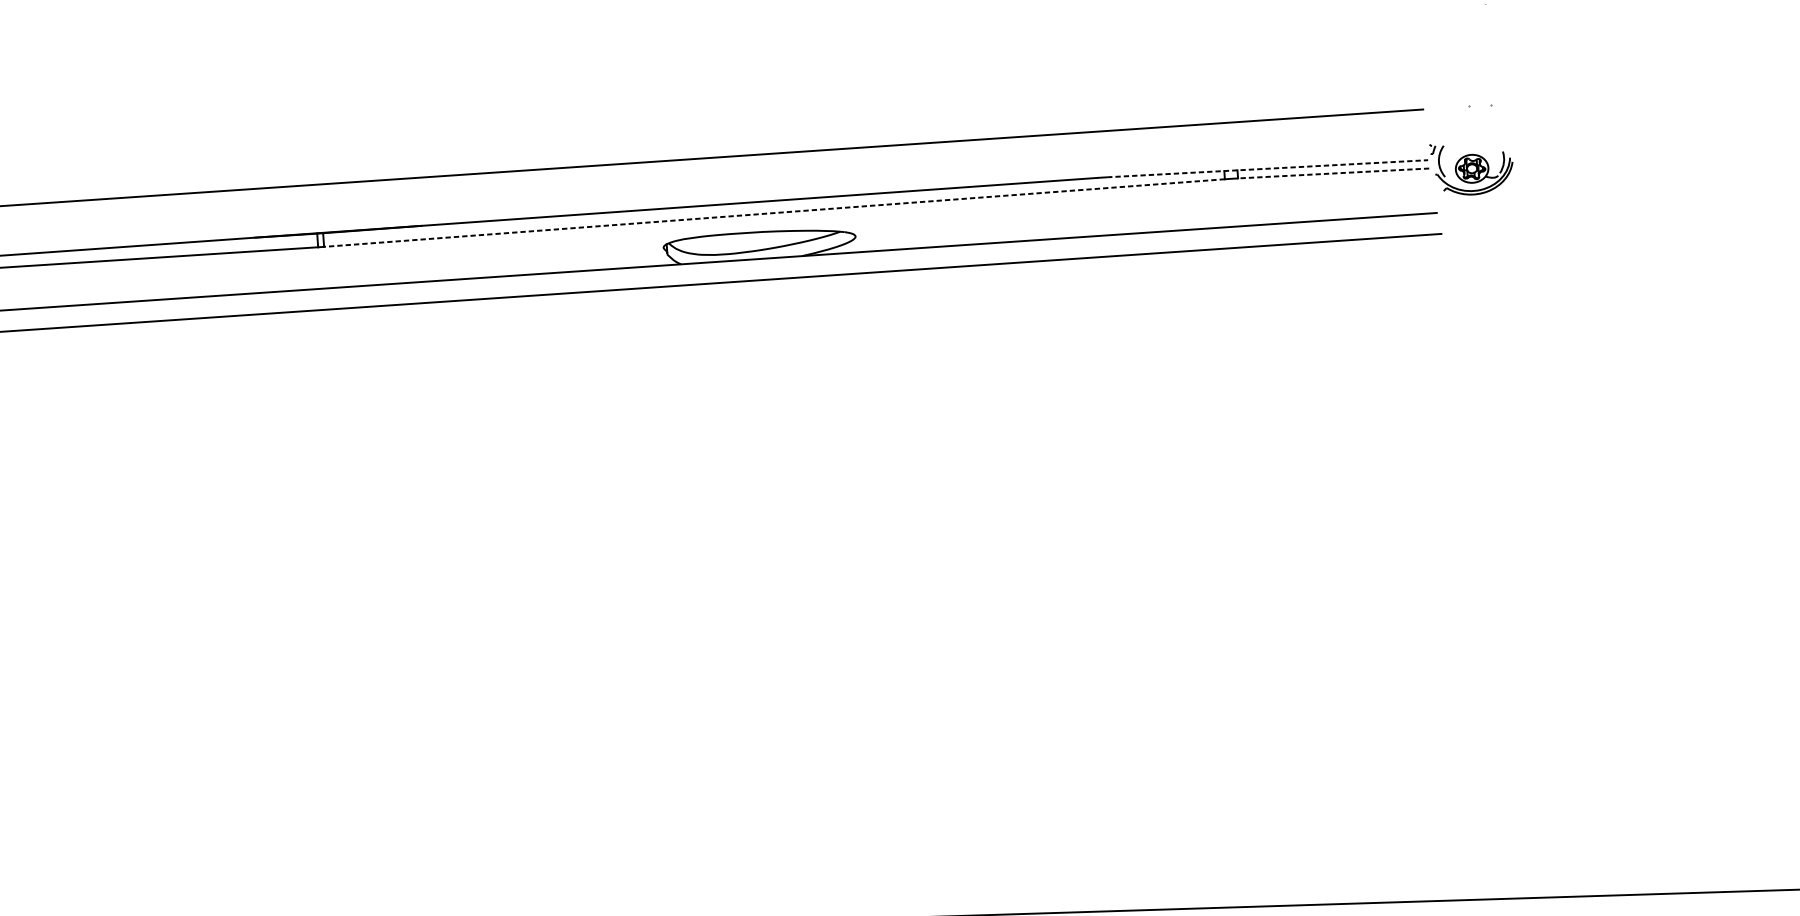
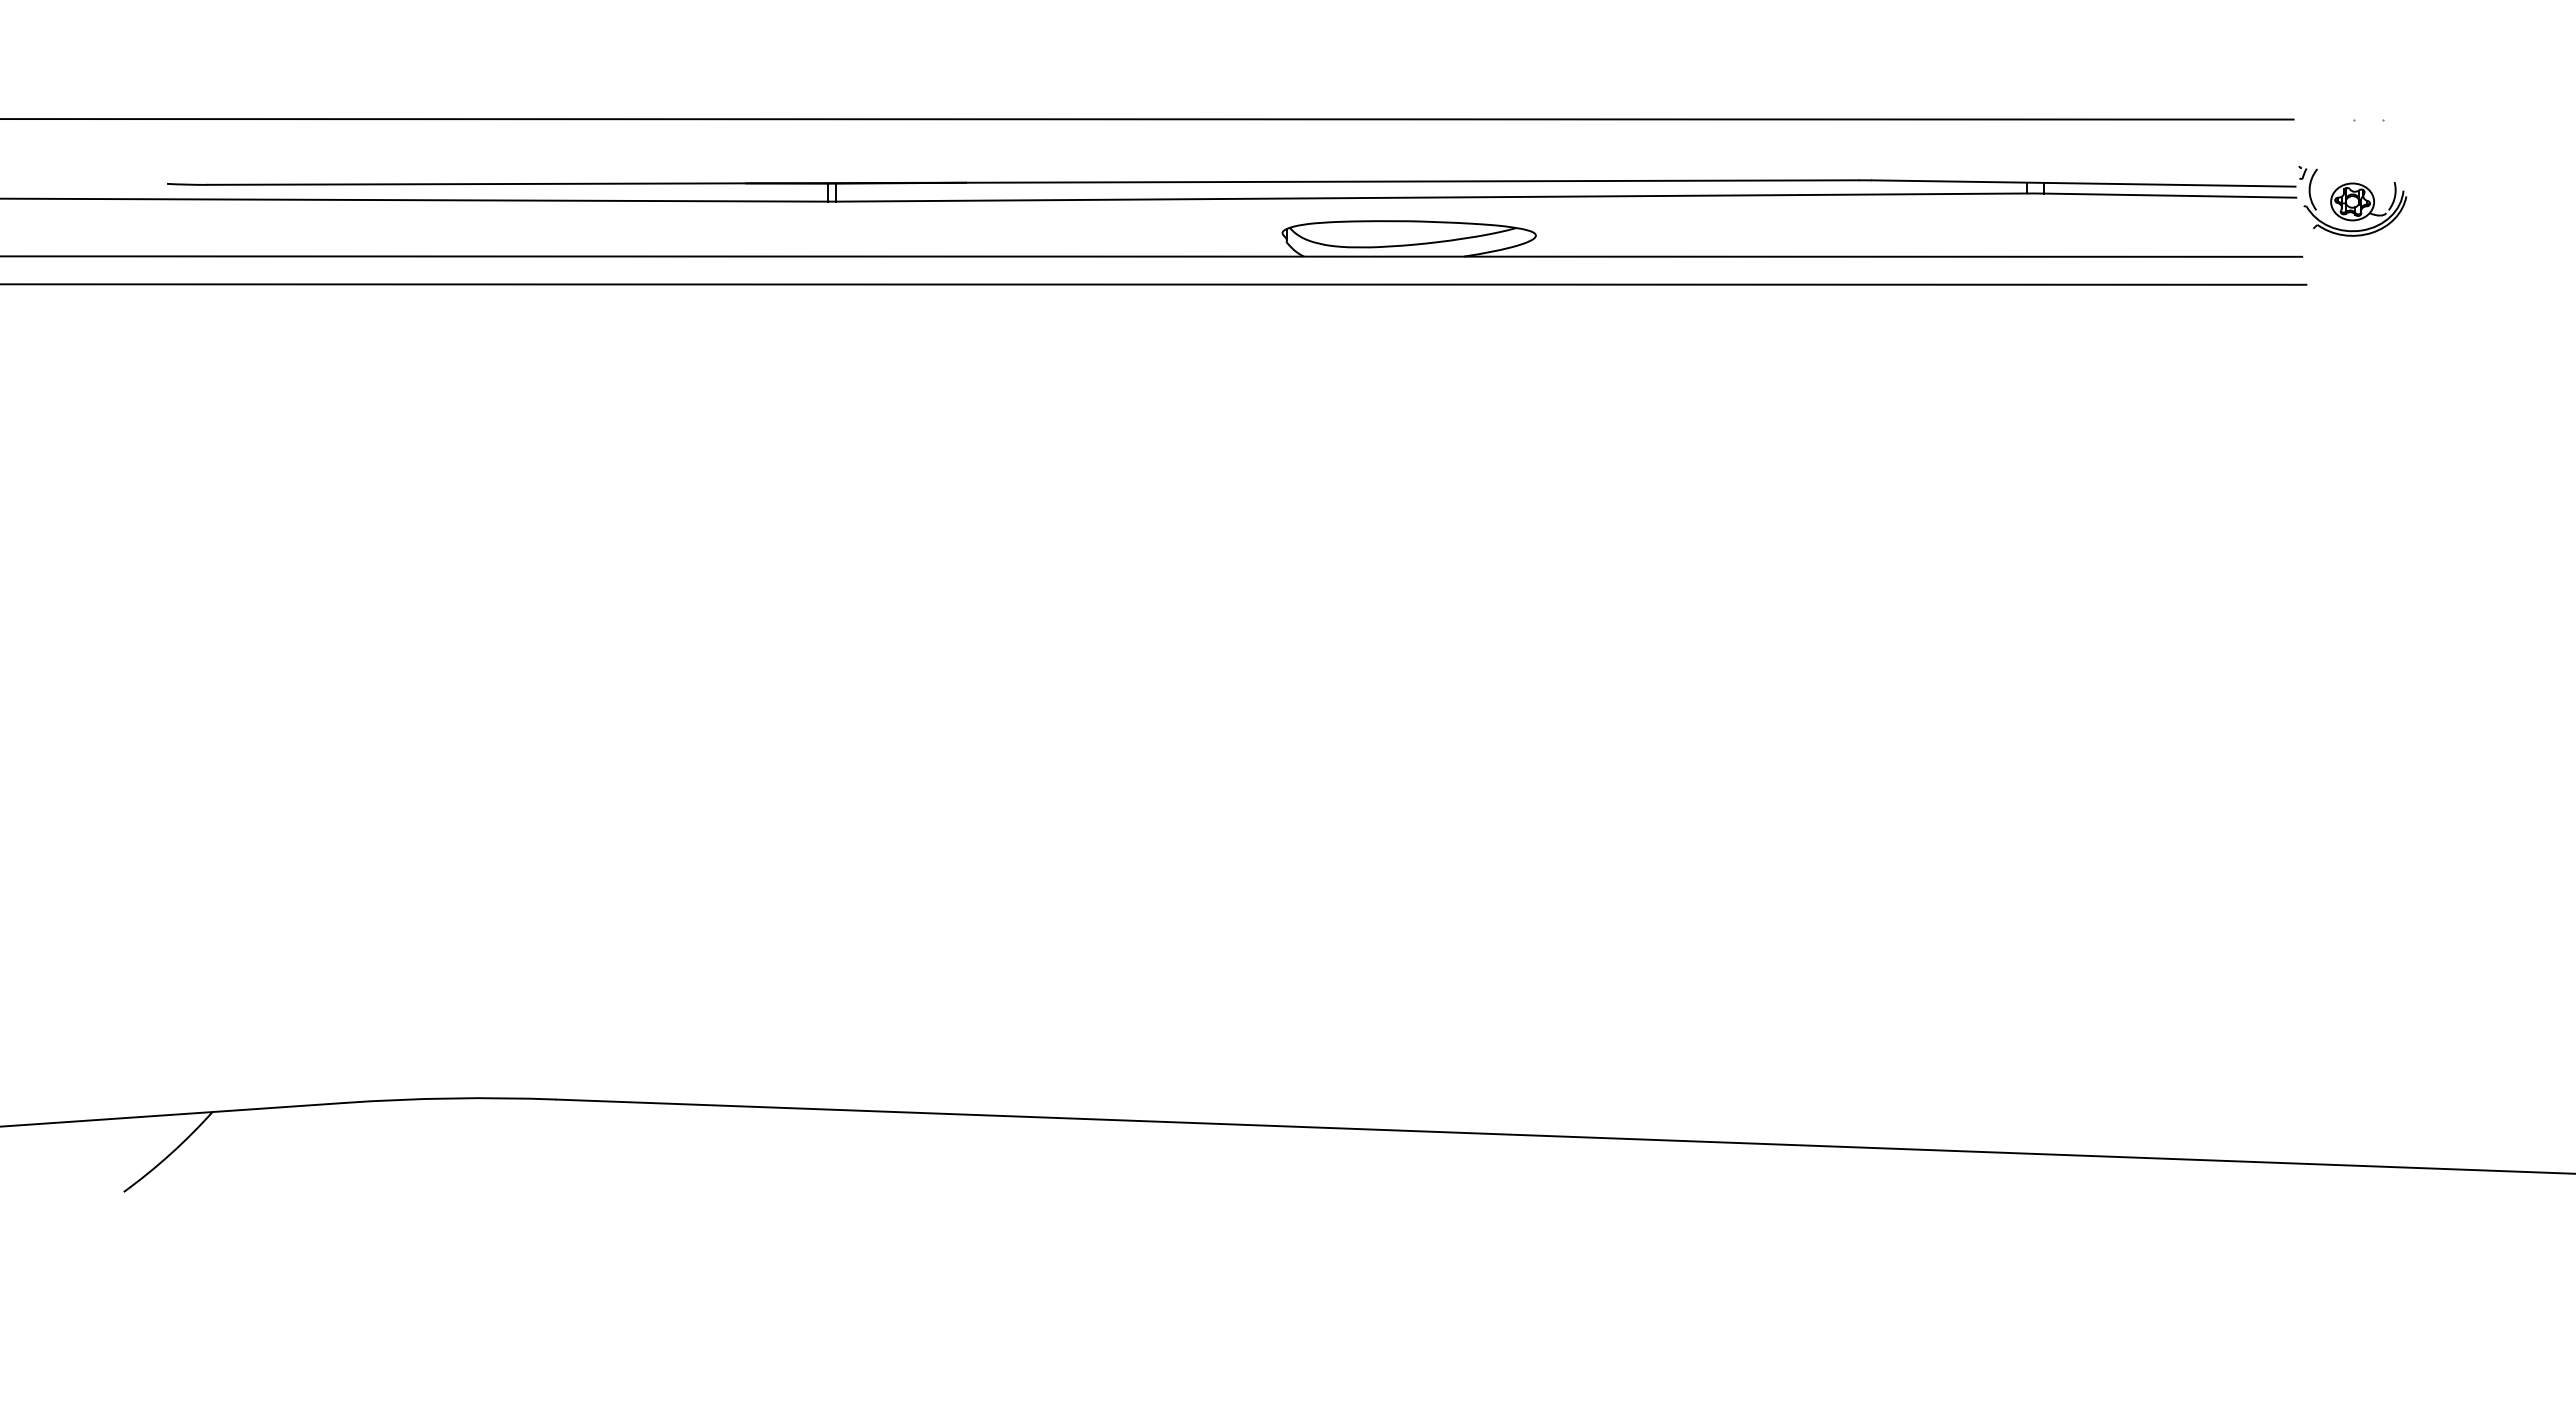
line: (1267, 168) -> (2083, 183), dashed -> solid
line: (1333, 173) -> (2169, 195), dashed -> solid
line: (773, 213) -> (1430, 197), dashed -> solid

